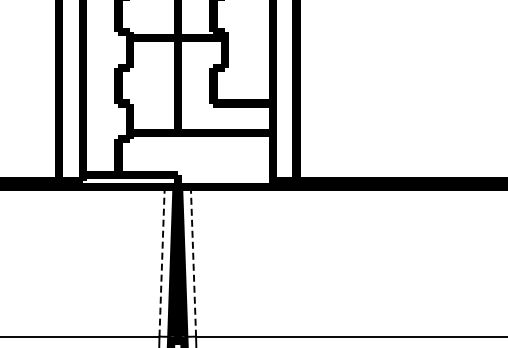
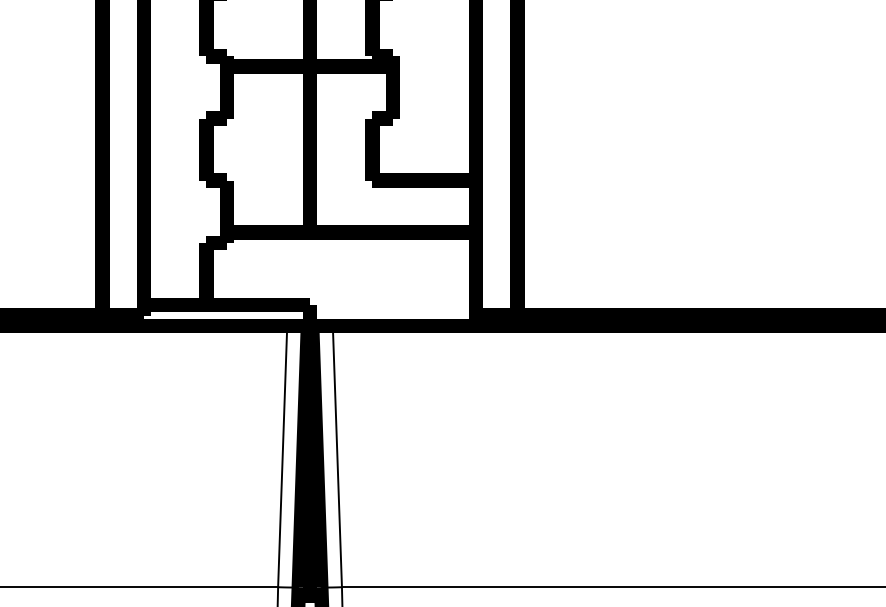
line: (162, 261) -> (283, 456), dashed -> solid
line: (193, 261) -> (337, 456), dashed -> solid

